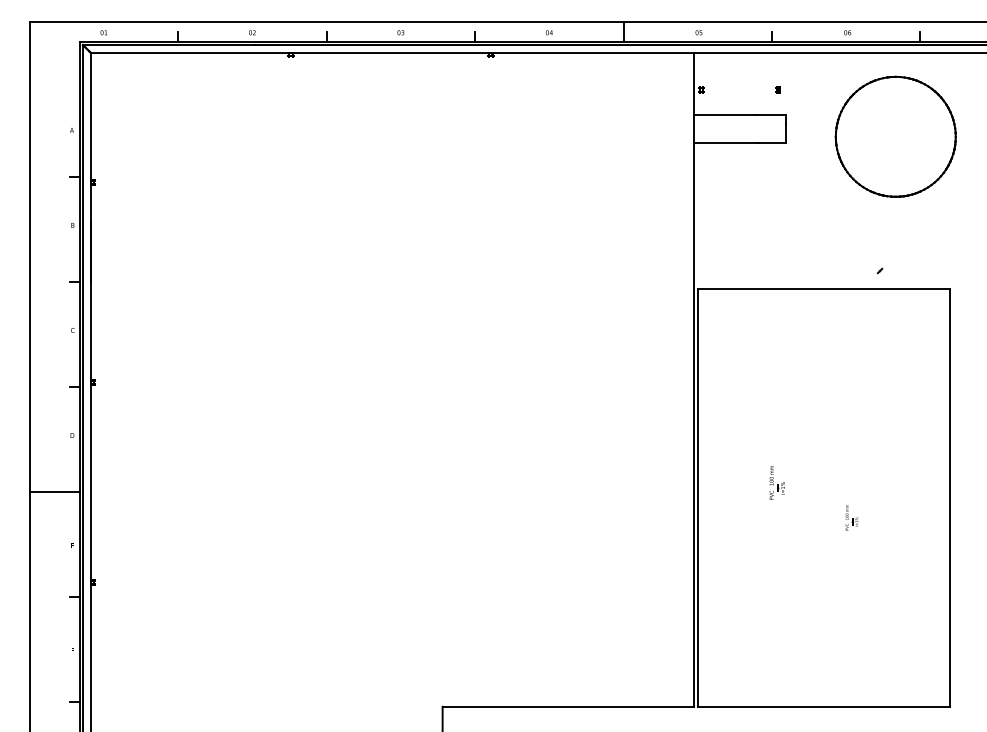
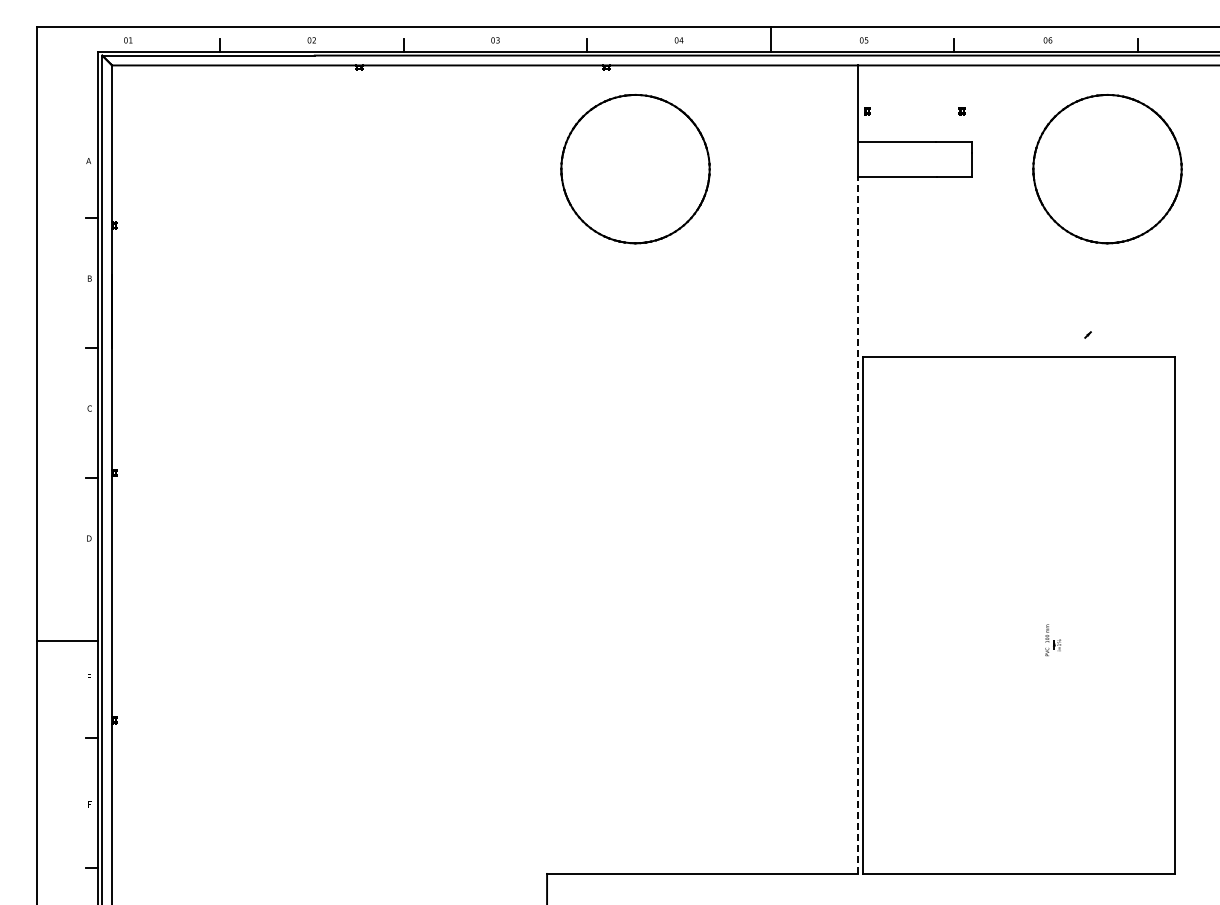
part: (514, 137) -> (635, 169), added
line: (693, 425) -> (857, 525), solid -> dashed
part: (776, 482) -> (960, 596), removed
line: (54, 492) -> (67, 641), moved

